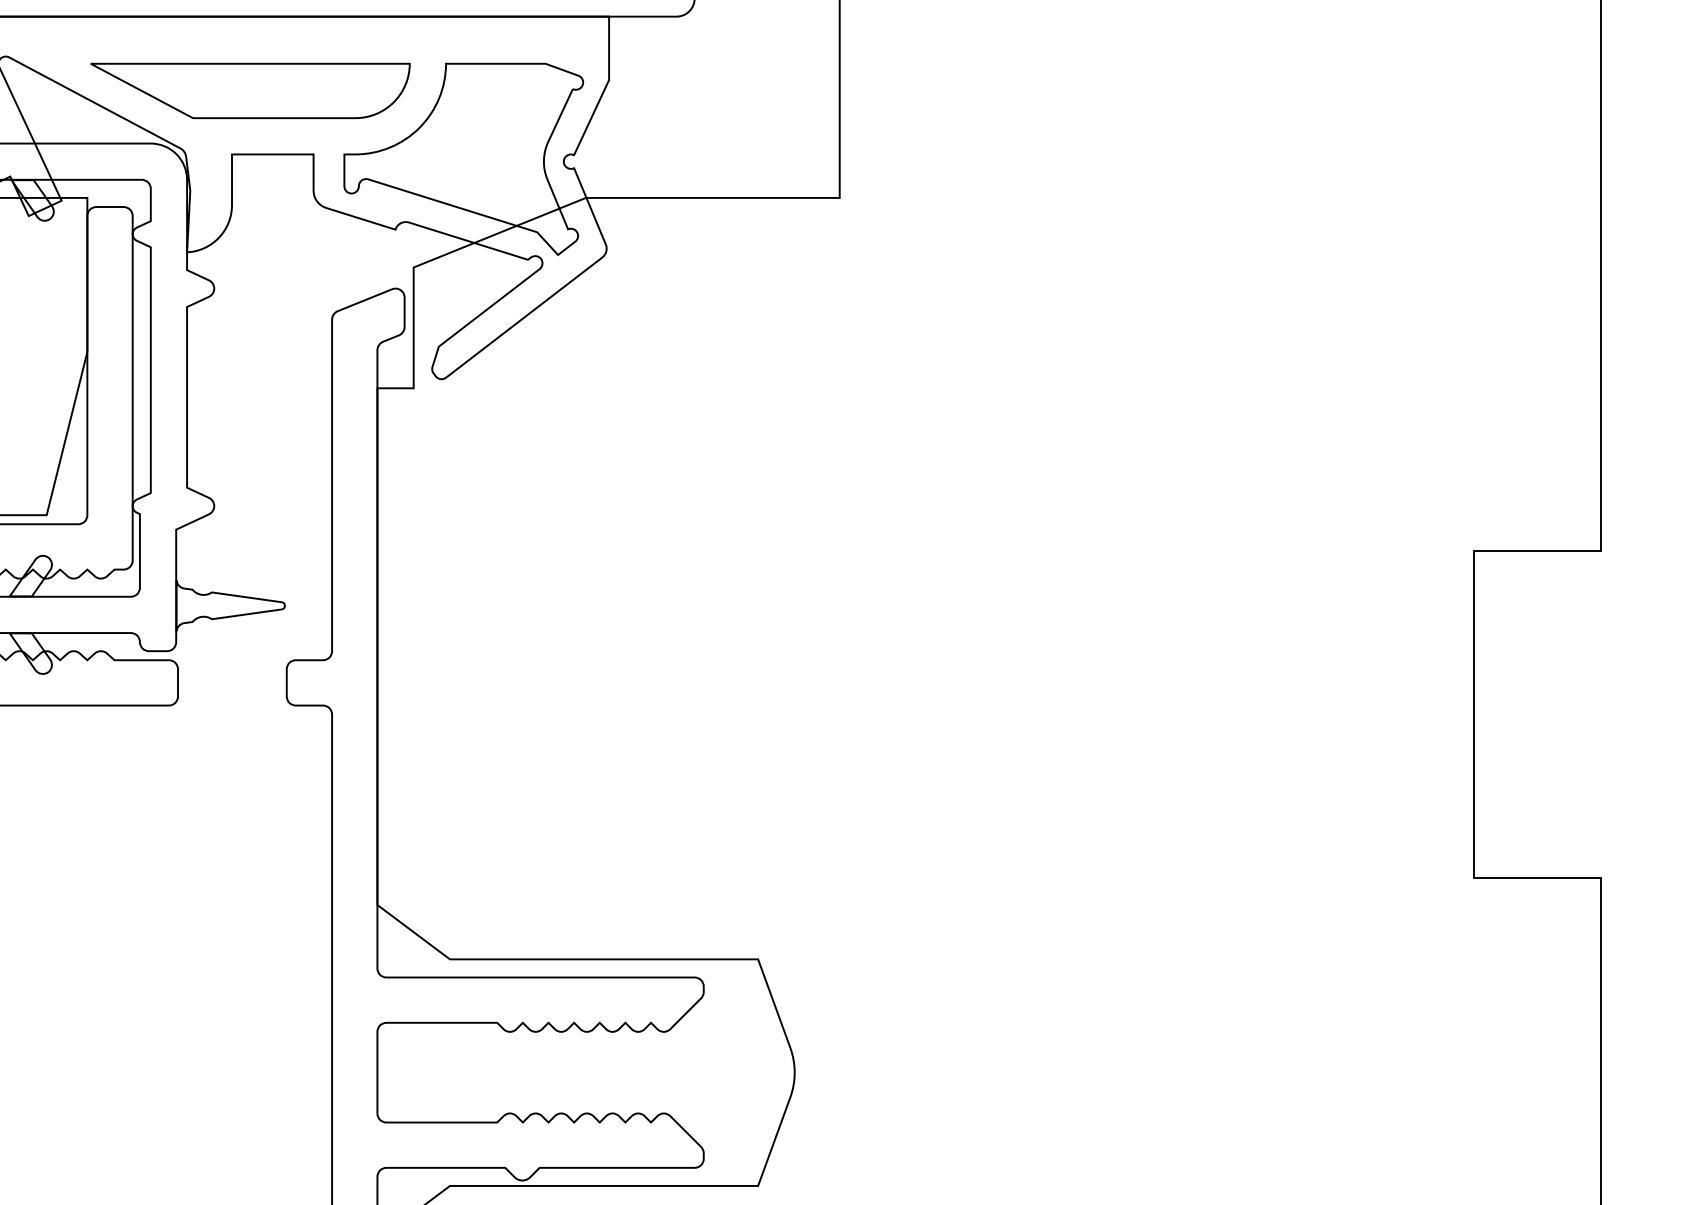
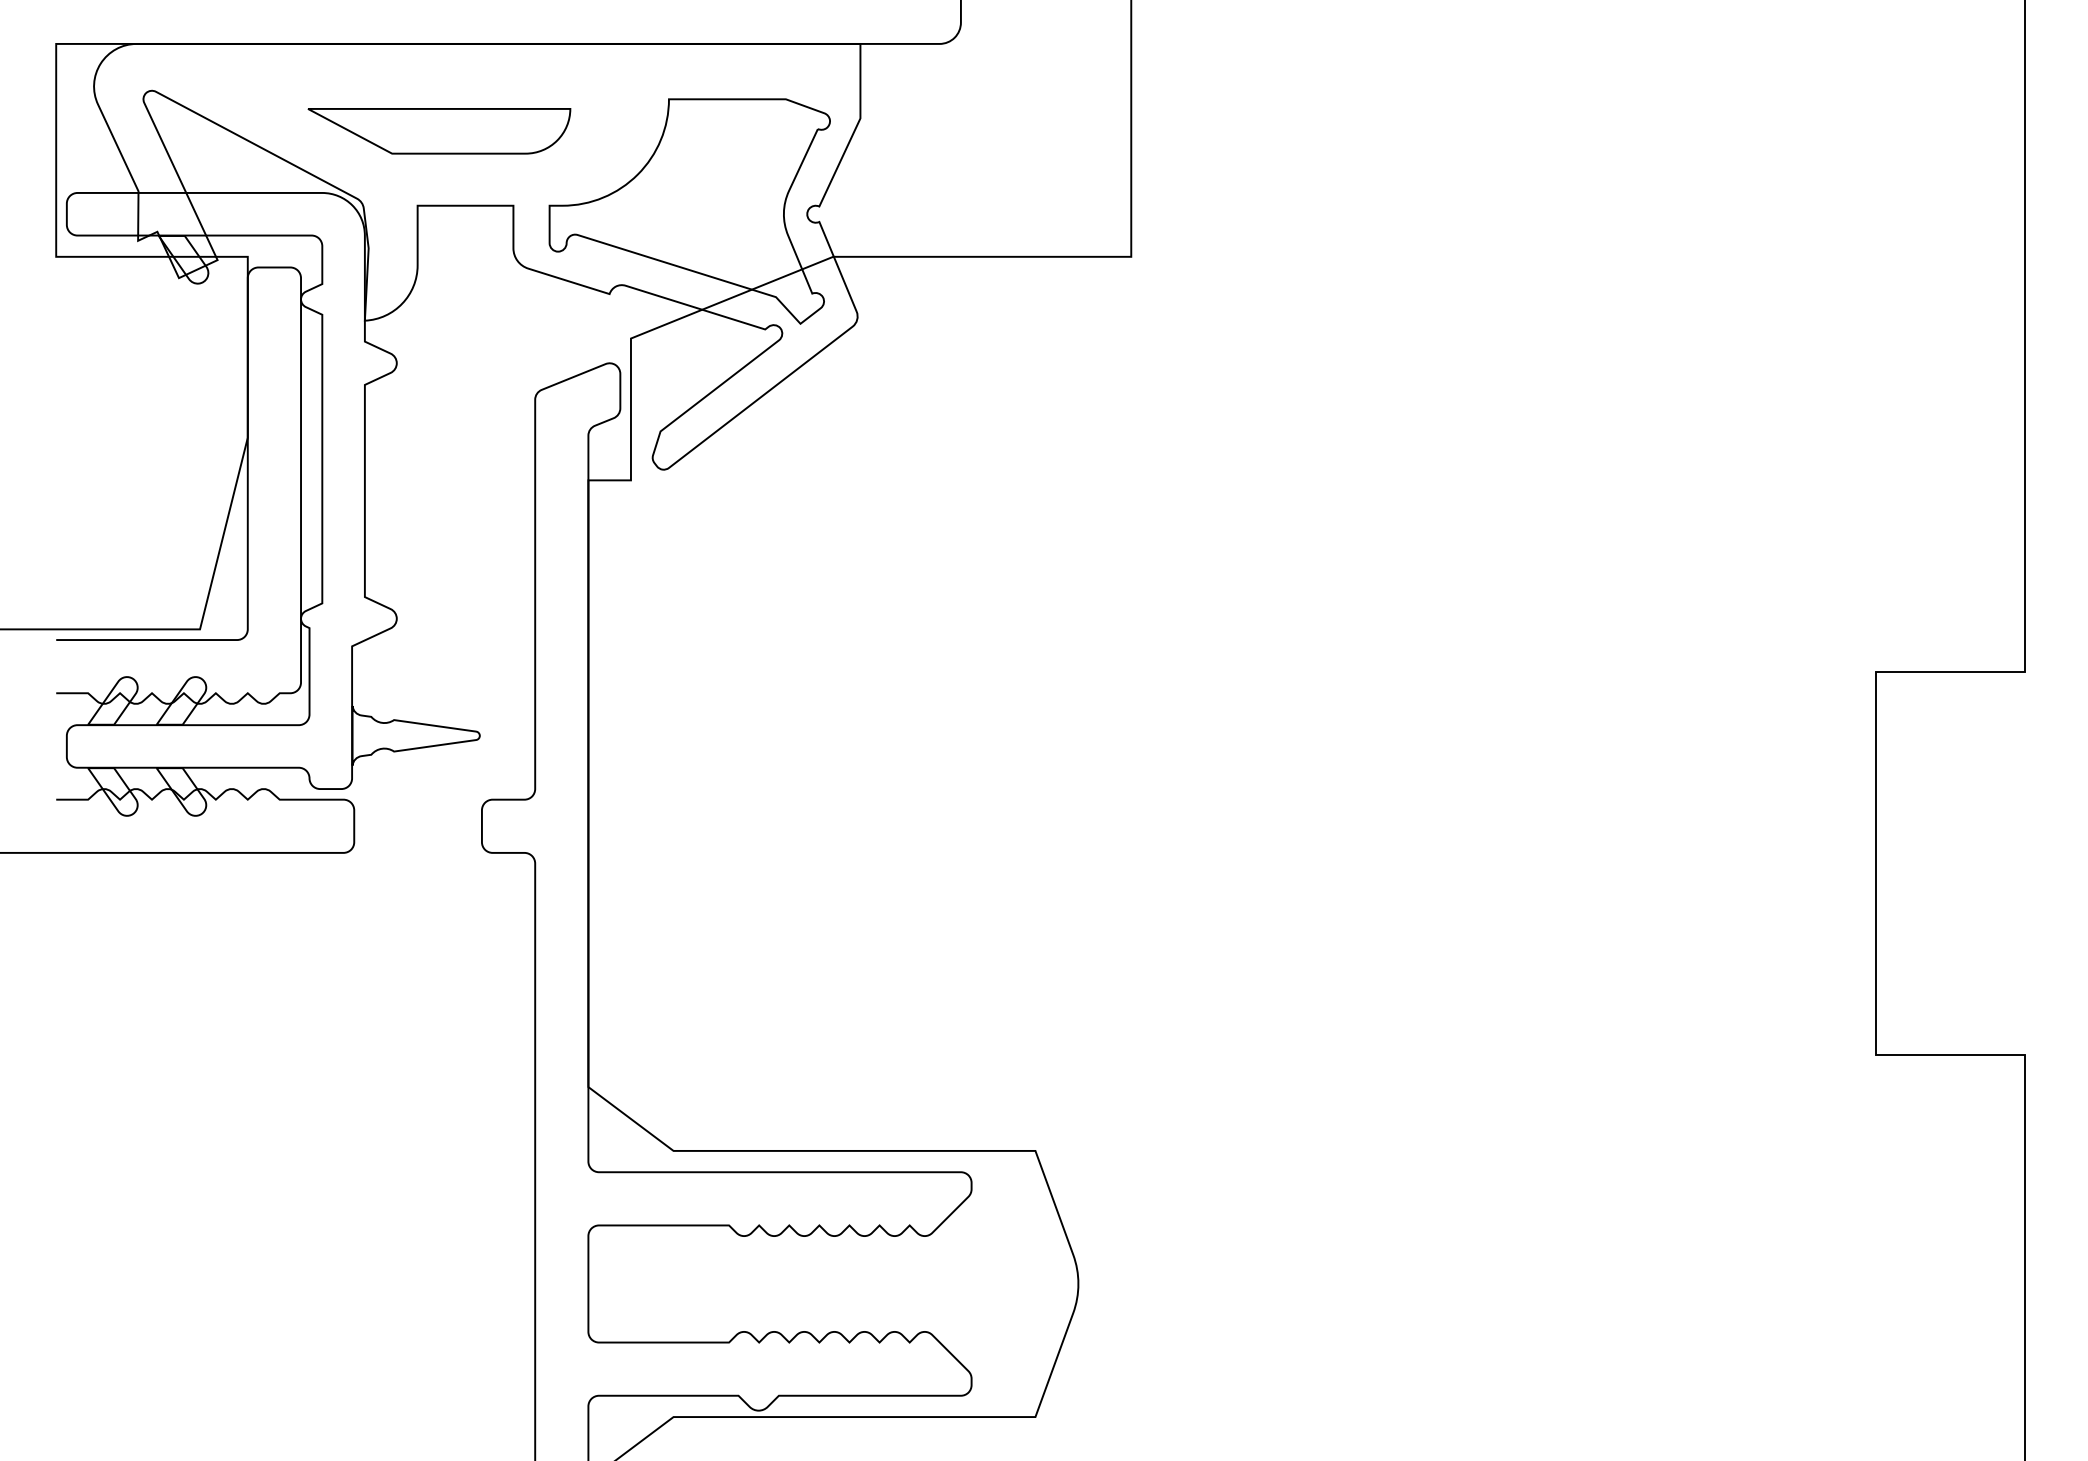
part: (250, 91) -> (439, 131), size x0.7

